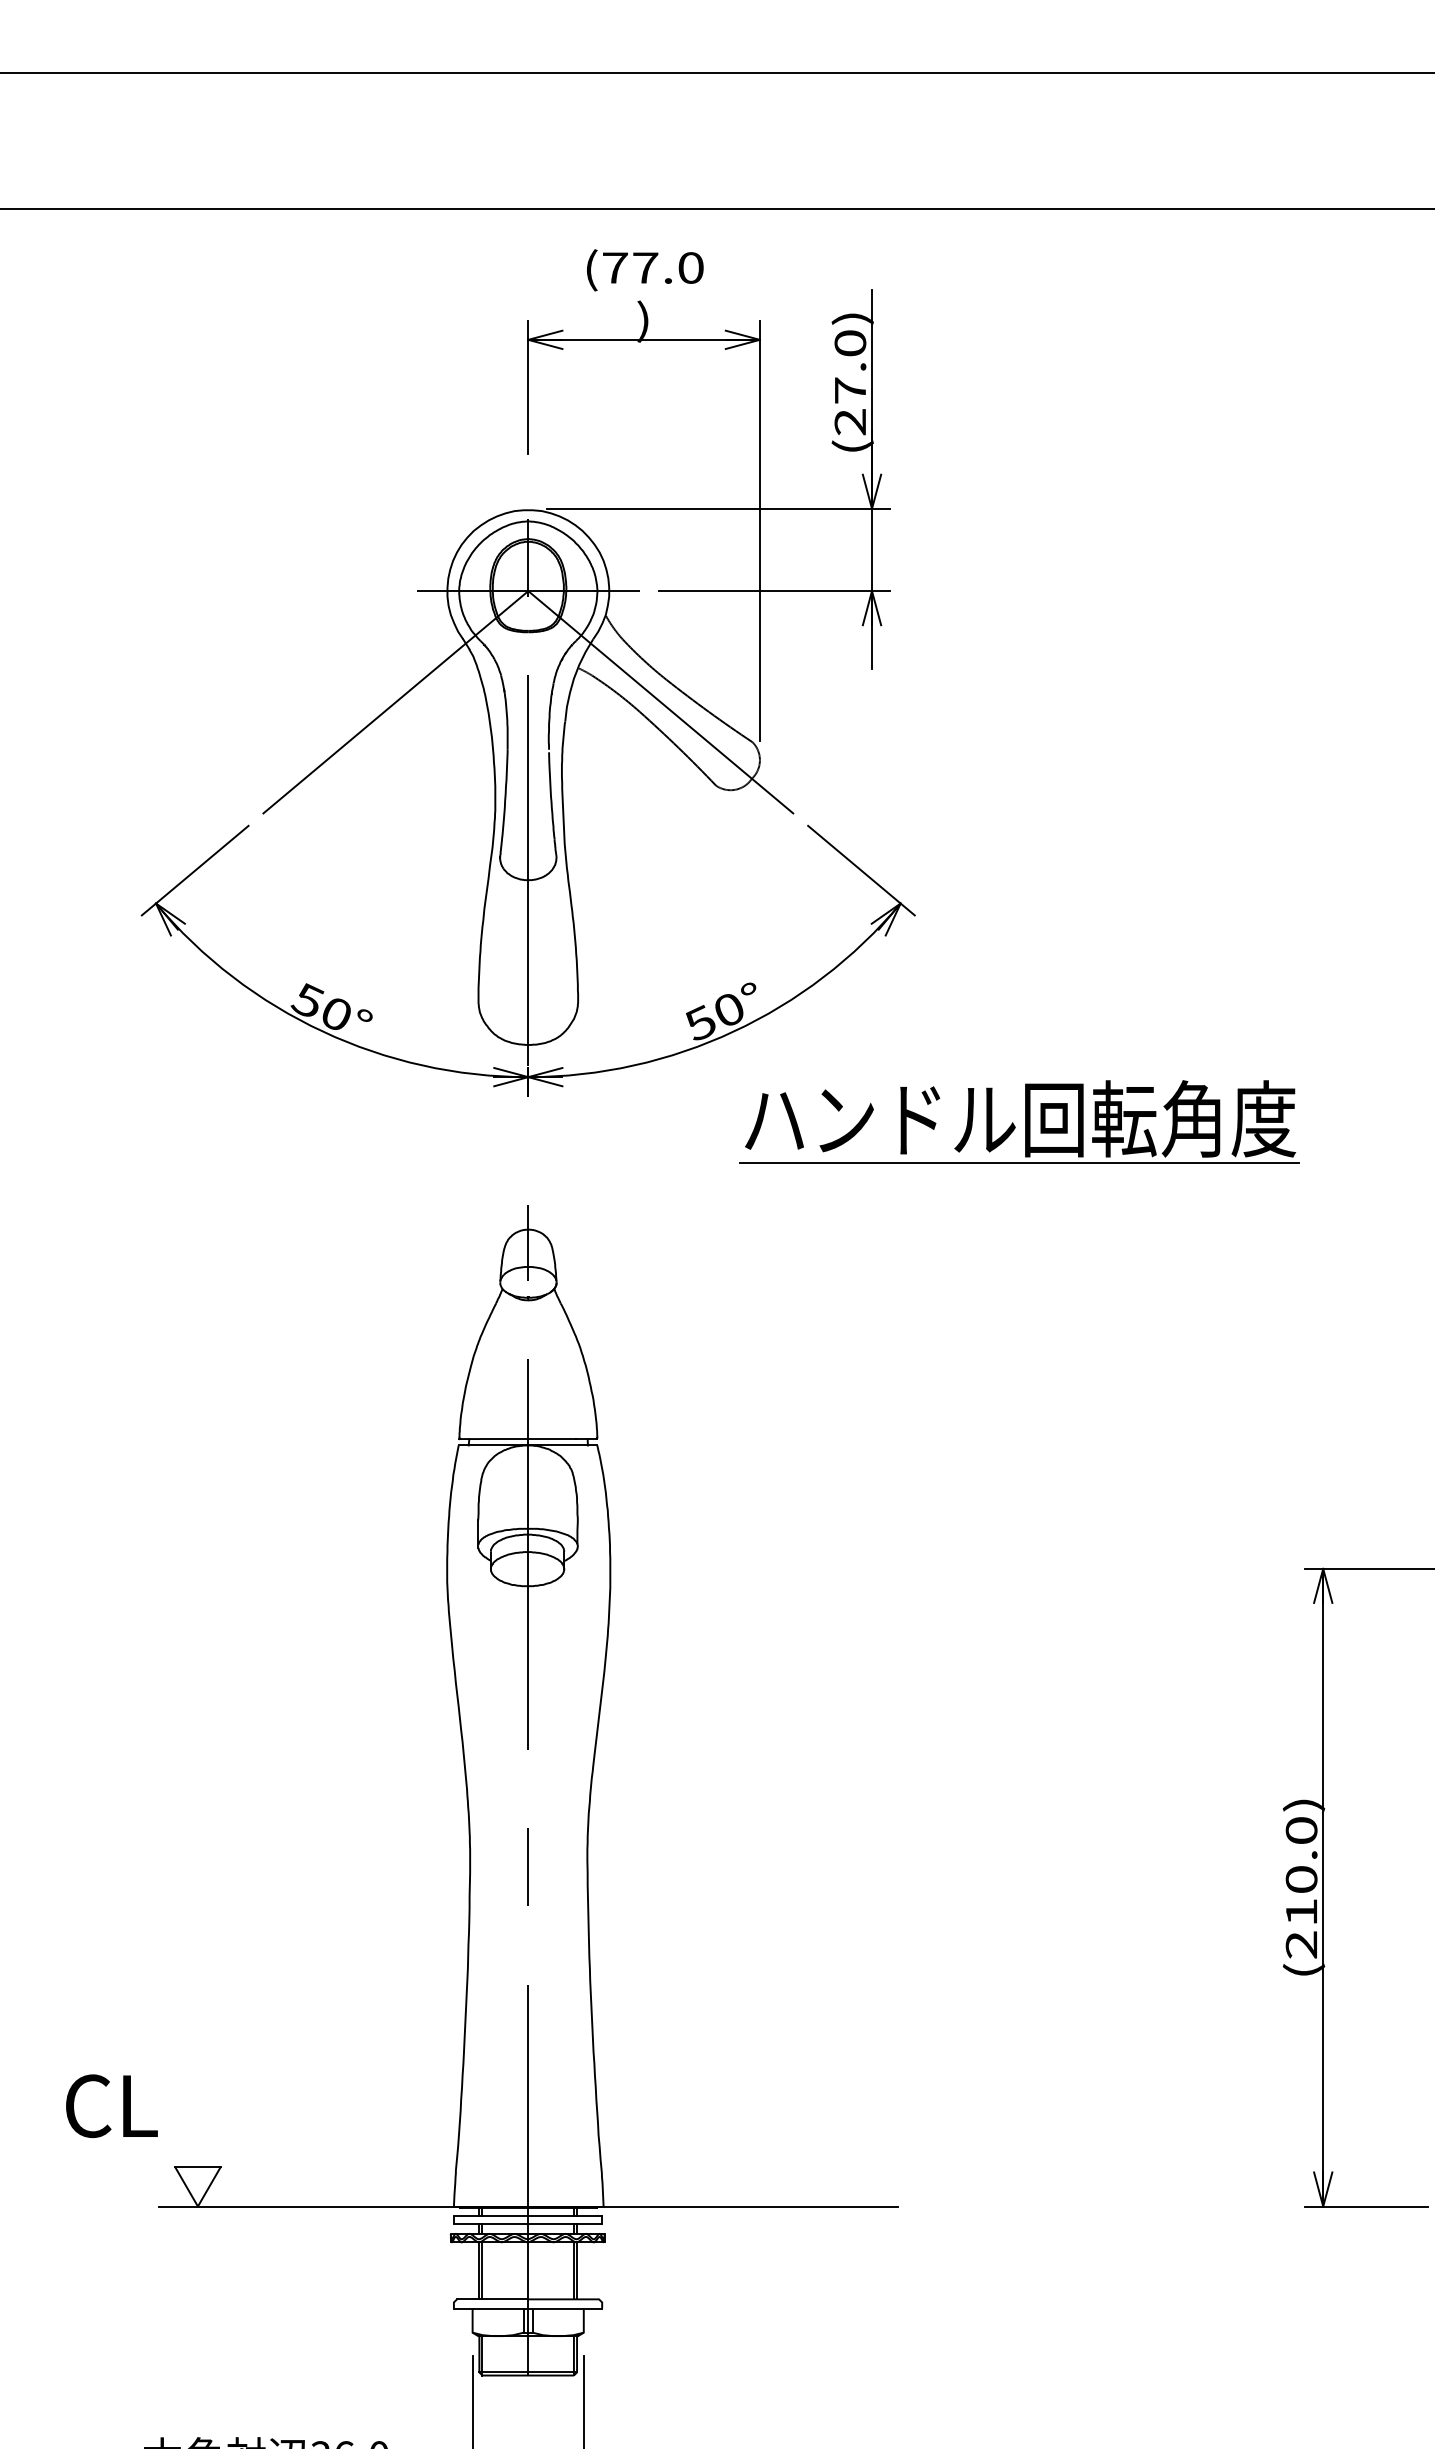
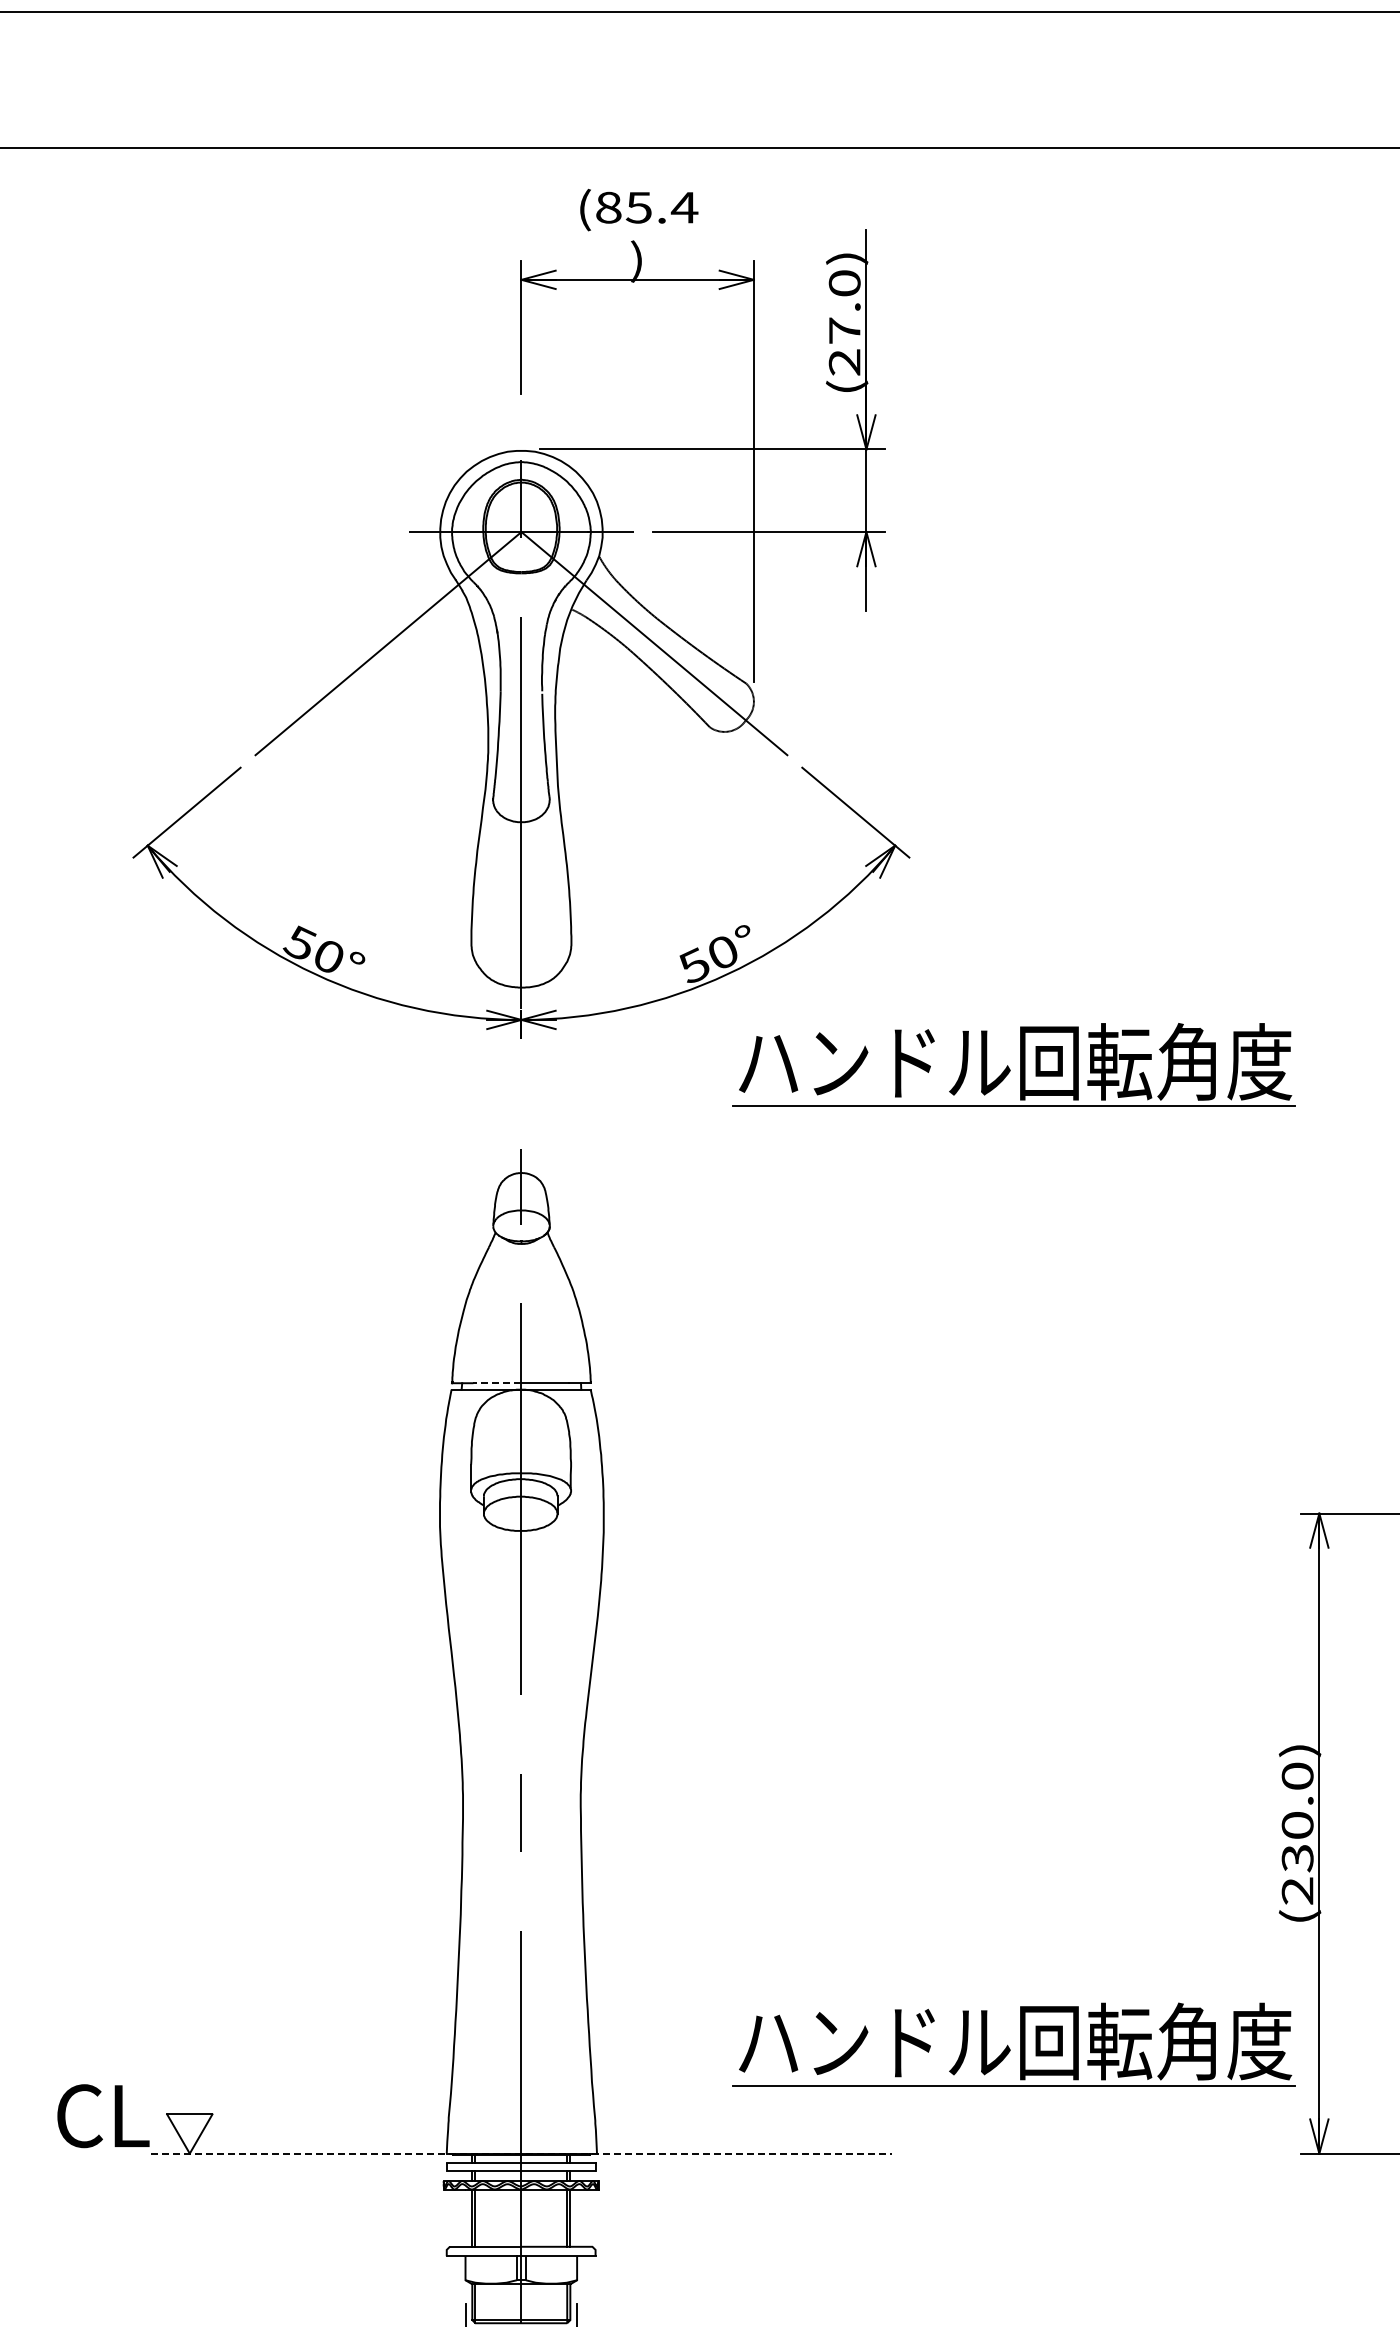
text: (653, 267) -> (647, 207), (77.0 -> (85.4
line: (504, 1439) -> (497, 1383), solid -> dashed
text: (1301, 1912) -> (1297, 1858), (210.0) -> (230.0)
part: (1019, 2097) -> (1014, 2044), added
text: (111, 2105) -> (103, 2115), moved
line: (528, 2206) -> (521, 2153), solid -> dashed

